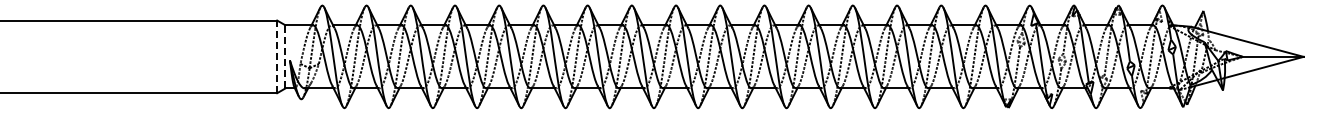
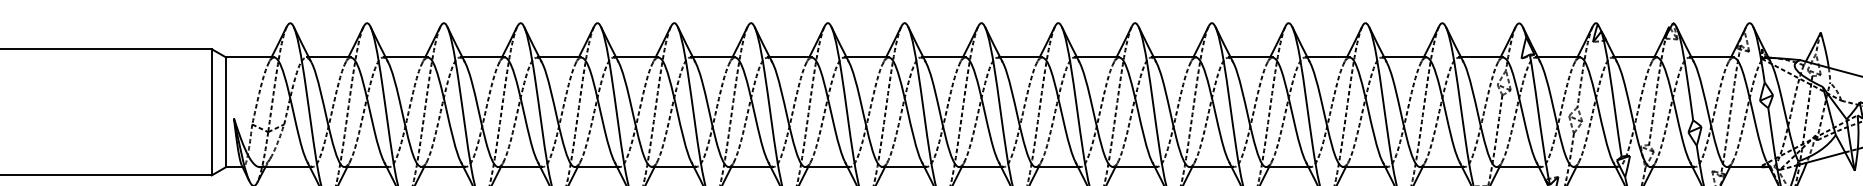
line: (277, 56) -> (212, 111), dashed -> solid
line: (285, 56) -> (226, 111), dashed -> solid

